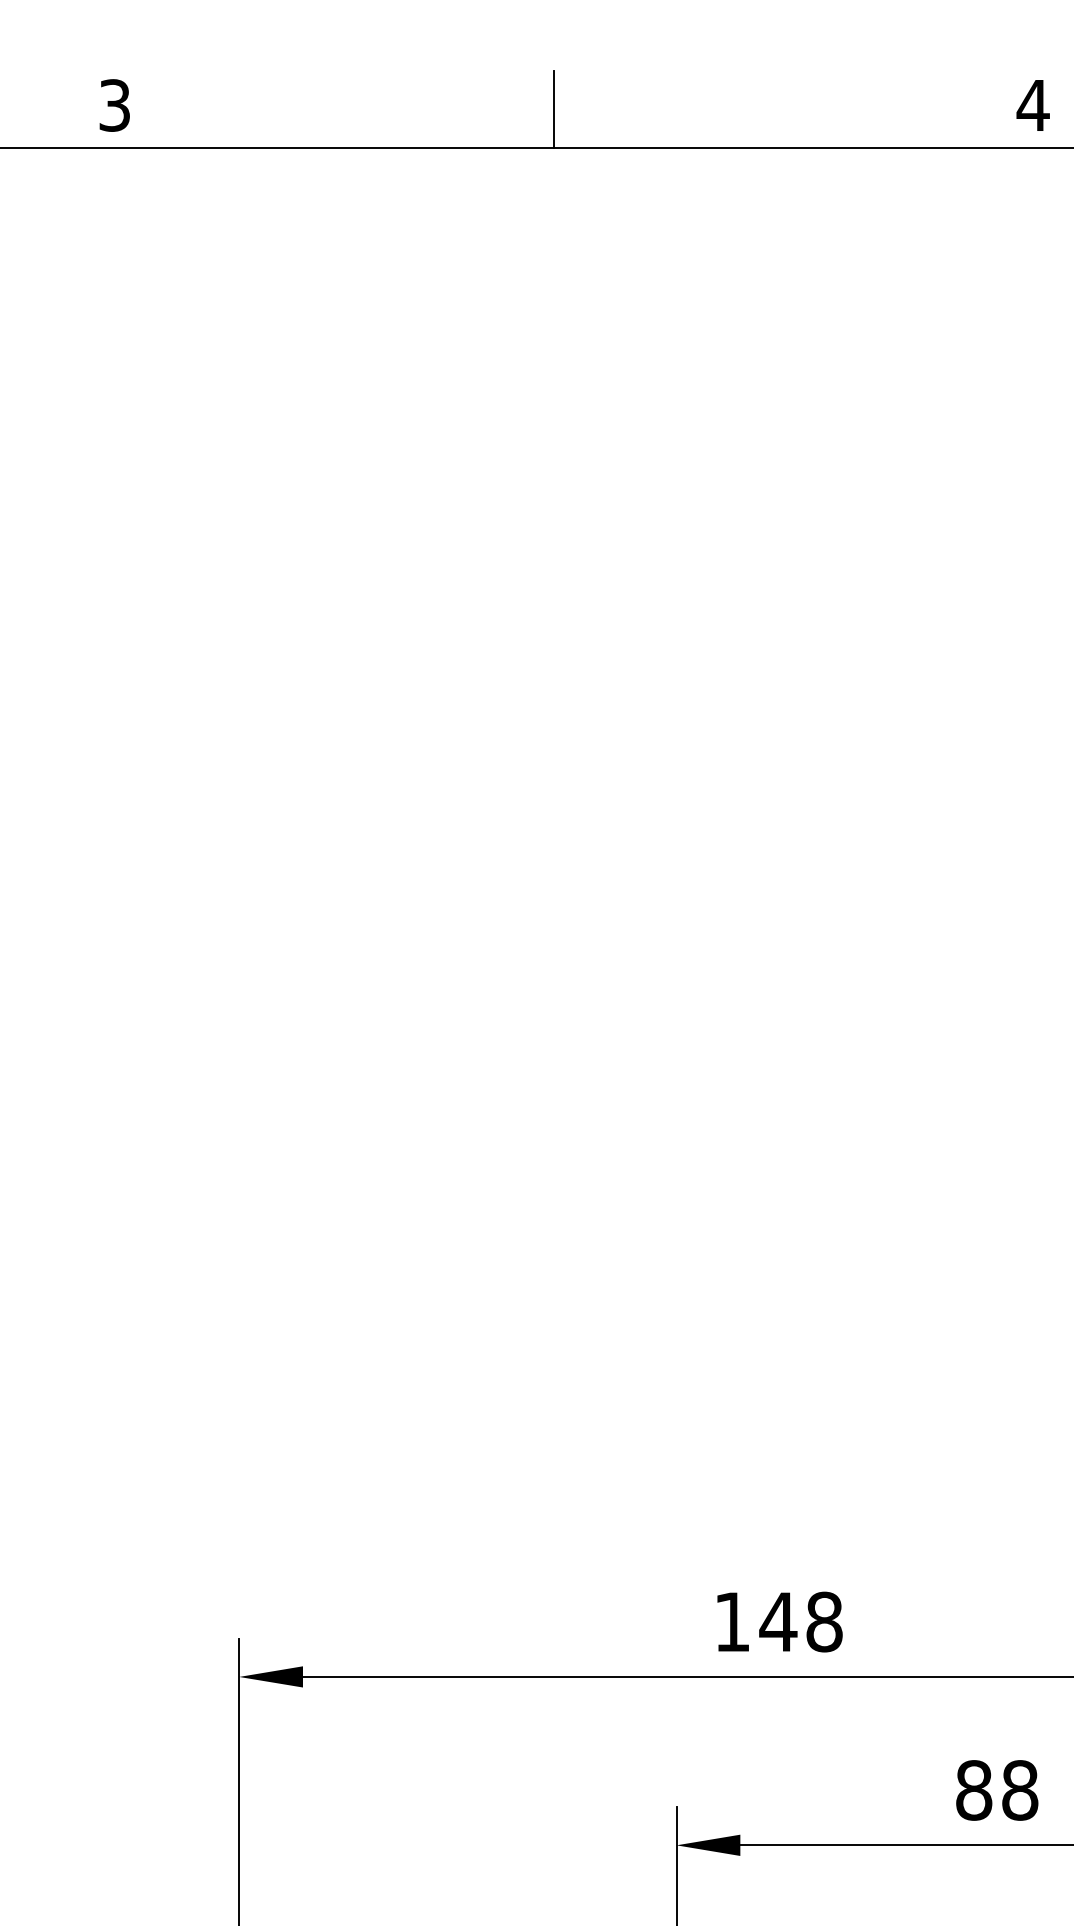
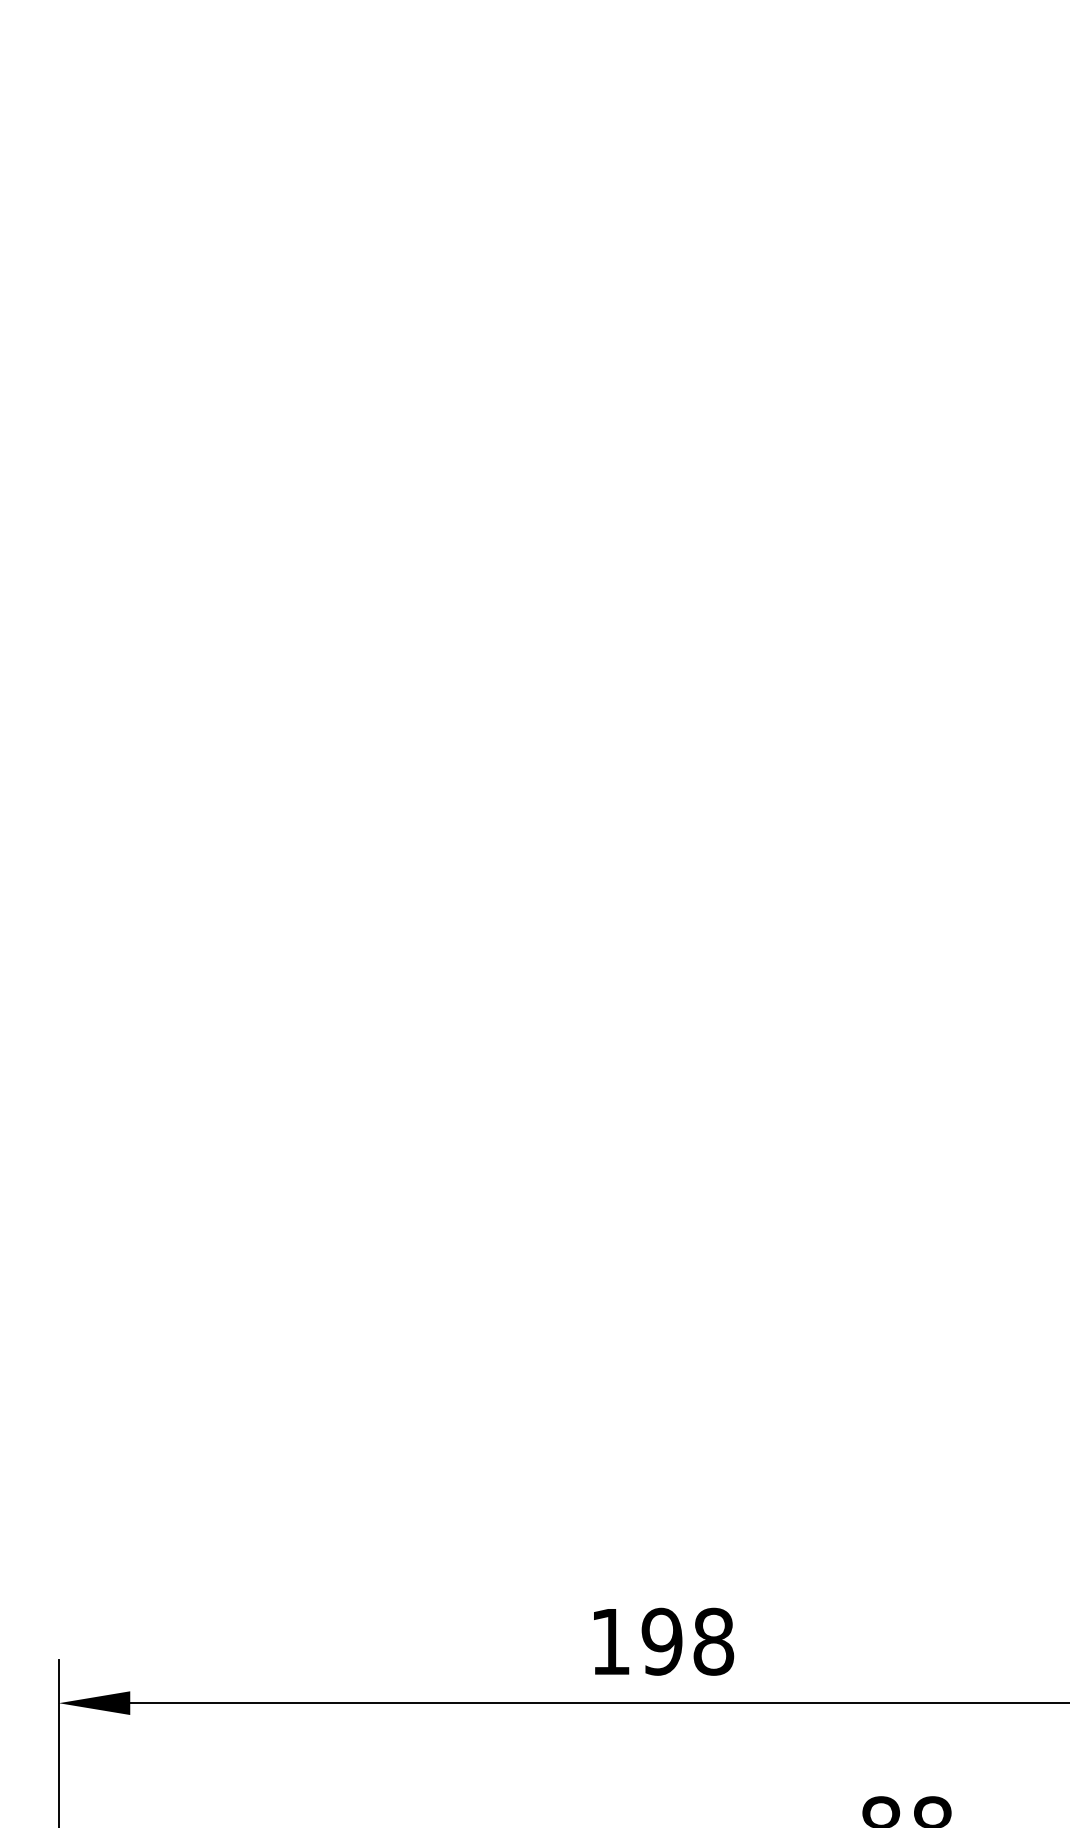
text: (778, 1621) -> (662, 1641), 148 -> 198

